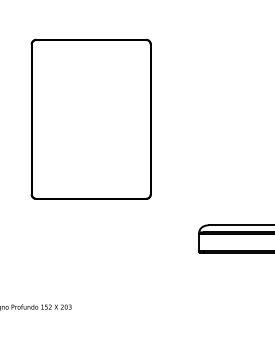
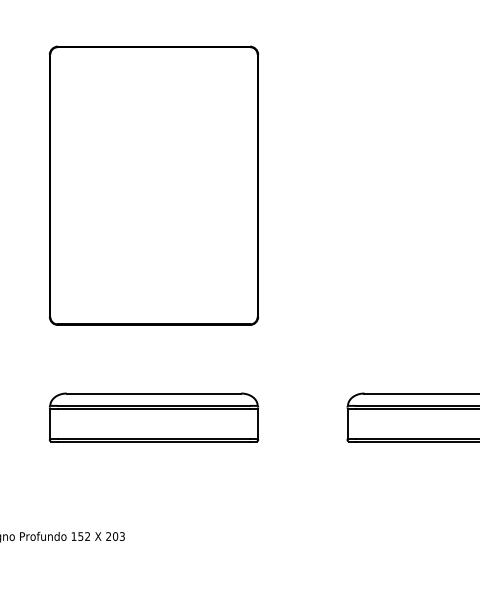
part: (90, 118) -> (152, 184), moved
part: (87, 238) -> (152, 416), added

